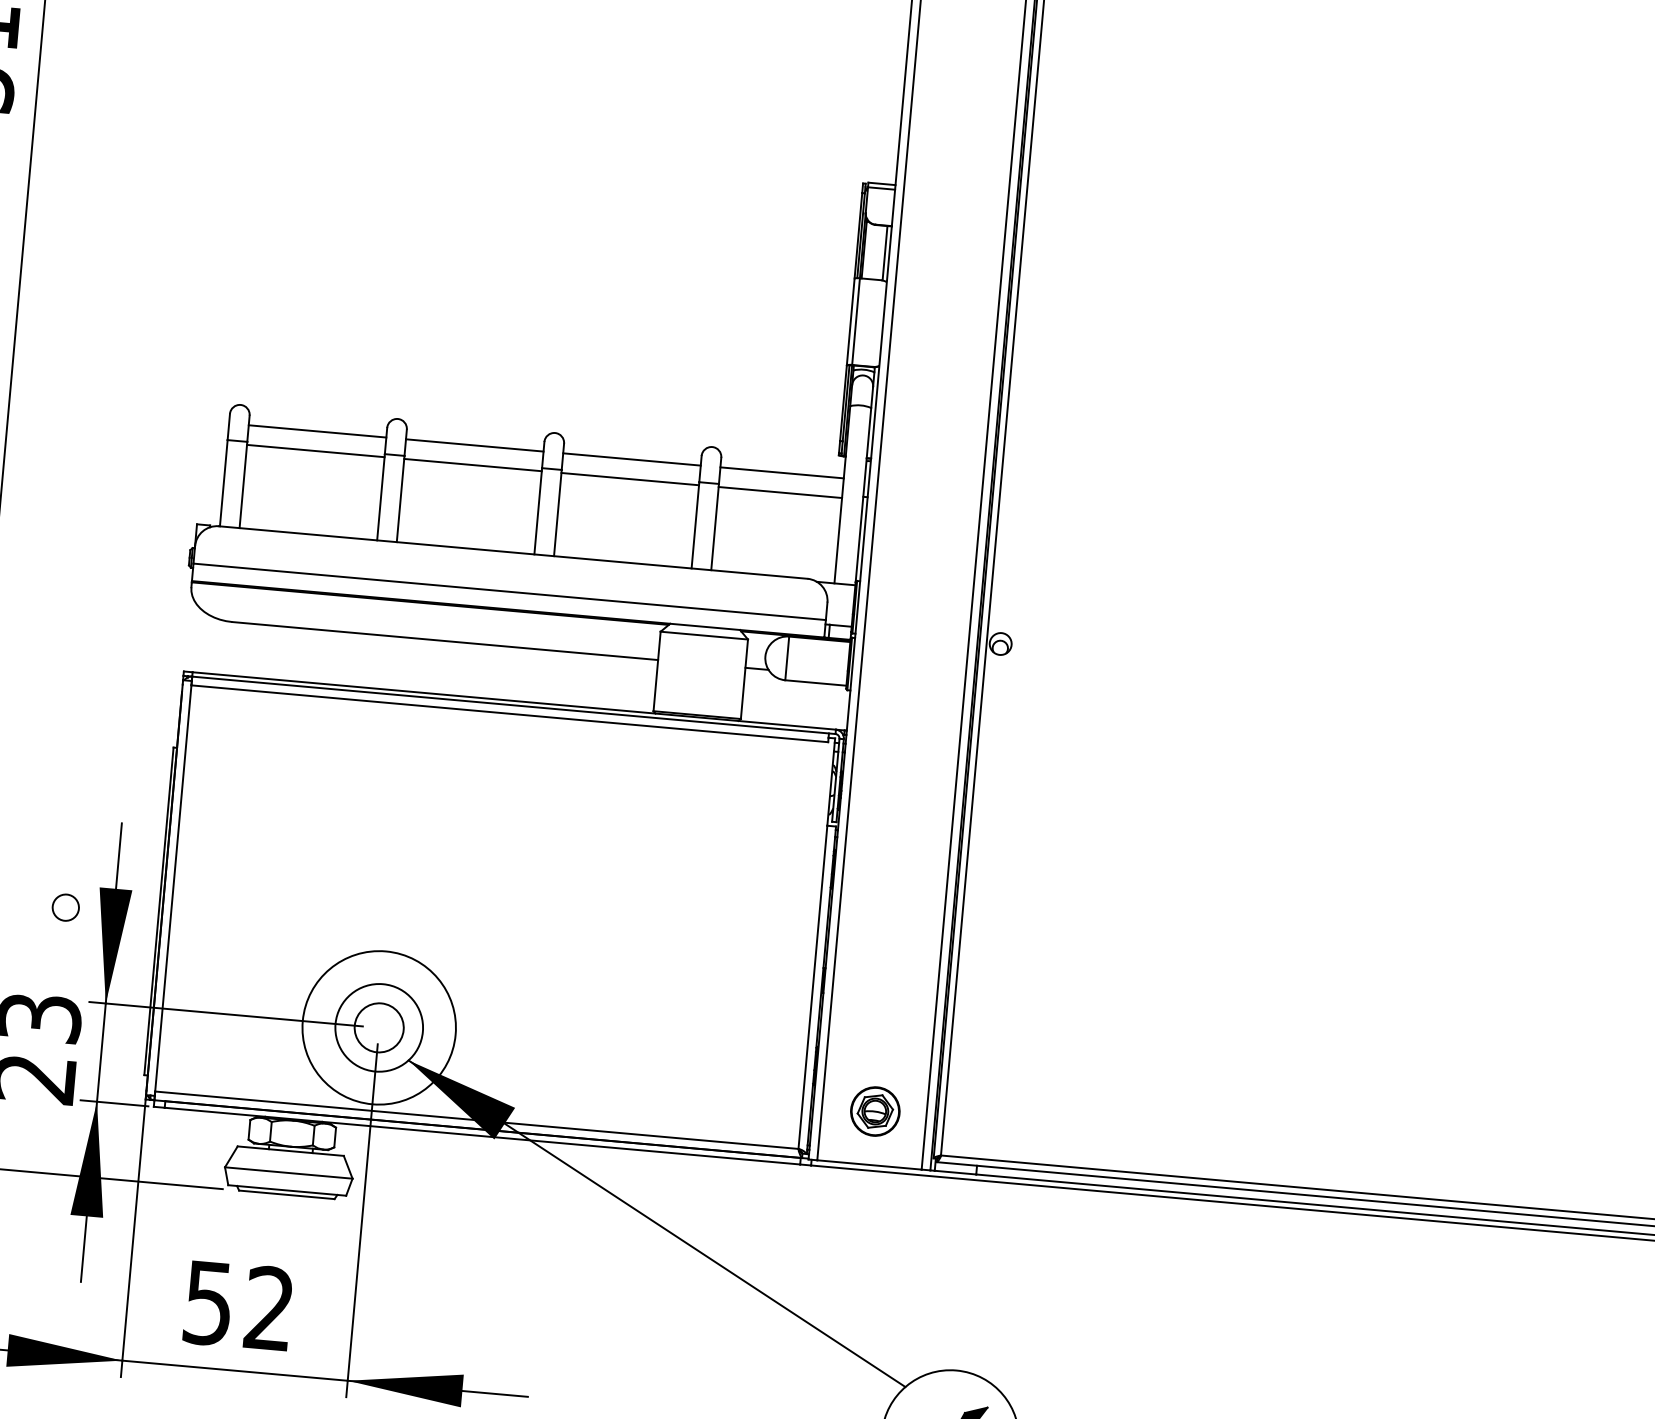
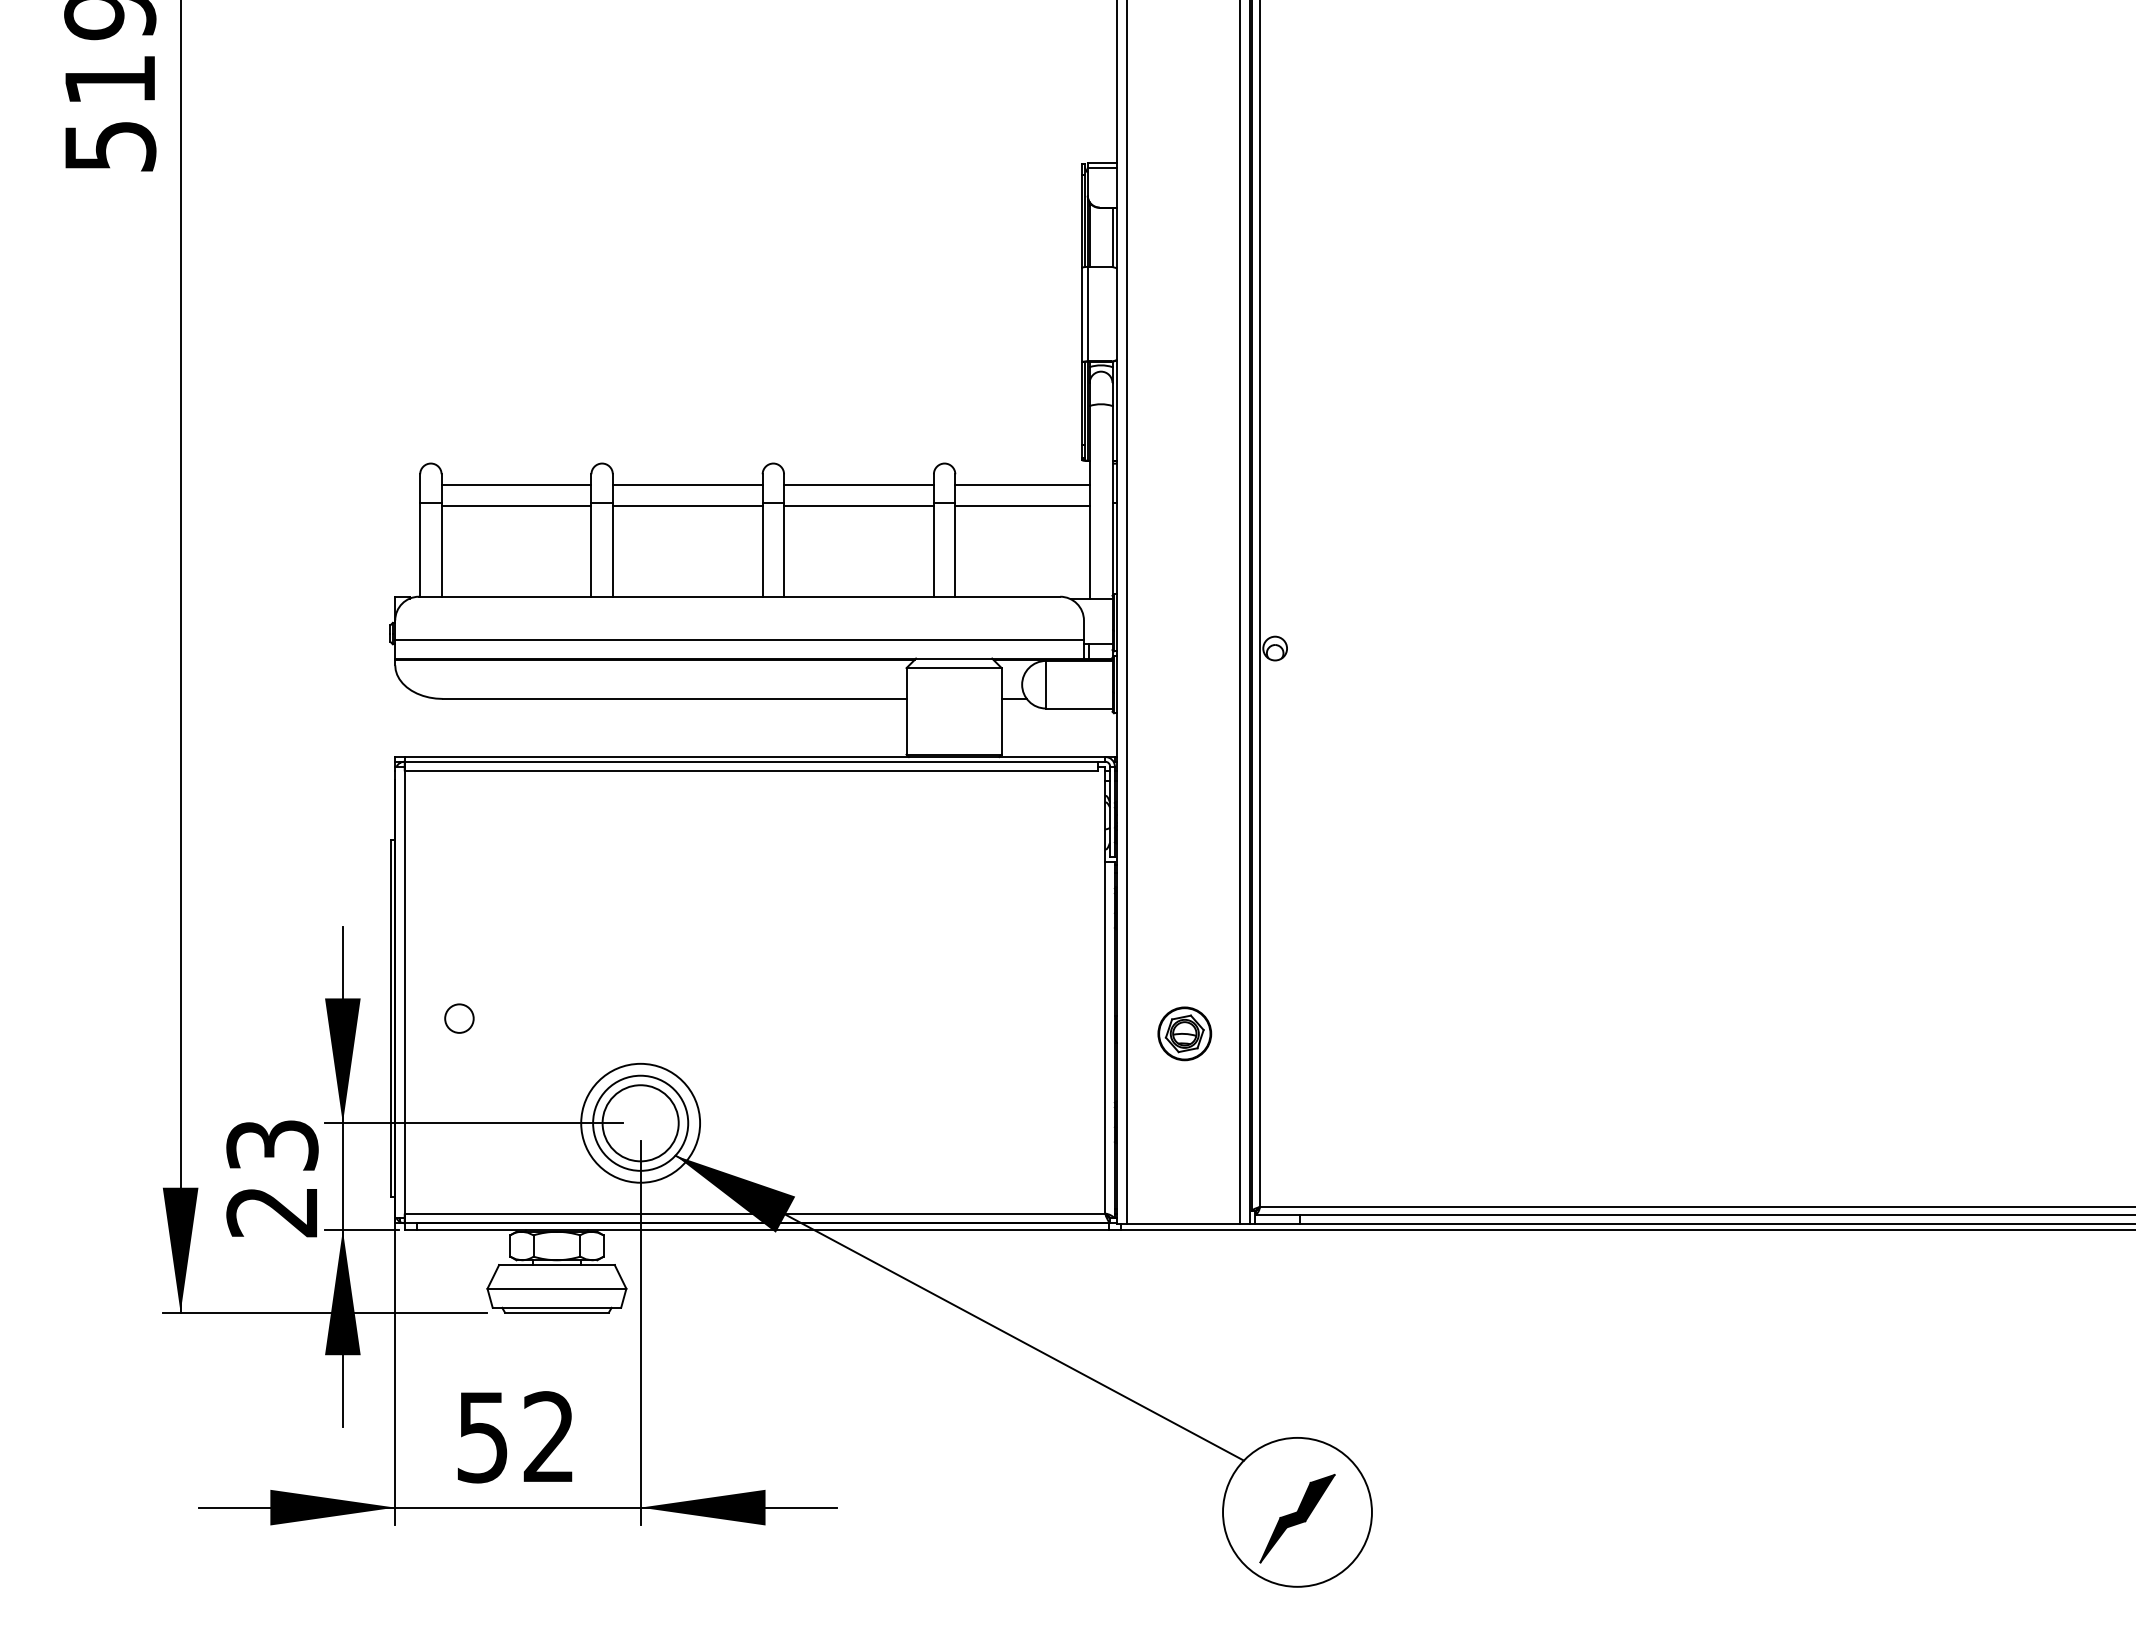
circle: (65, 907) -> (459, 1018), moved
circle: (379, 1027) -> (640, 1122), size x0.71
circle: (379, 1028) -> (640, 1123), size x1.43
part: (875, 1111) -> (1184, 1033), moved

